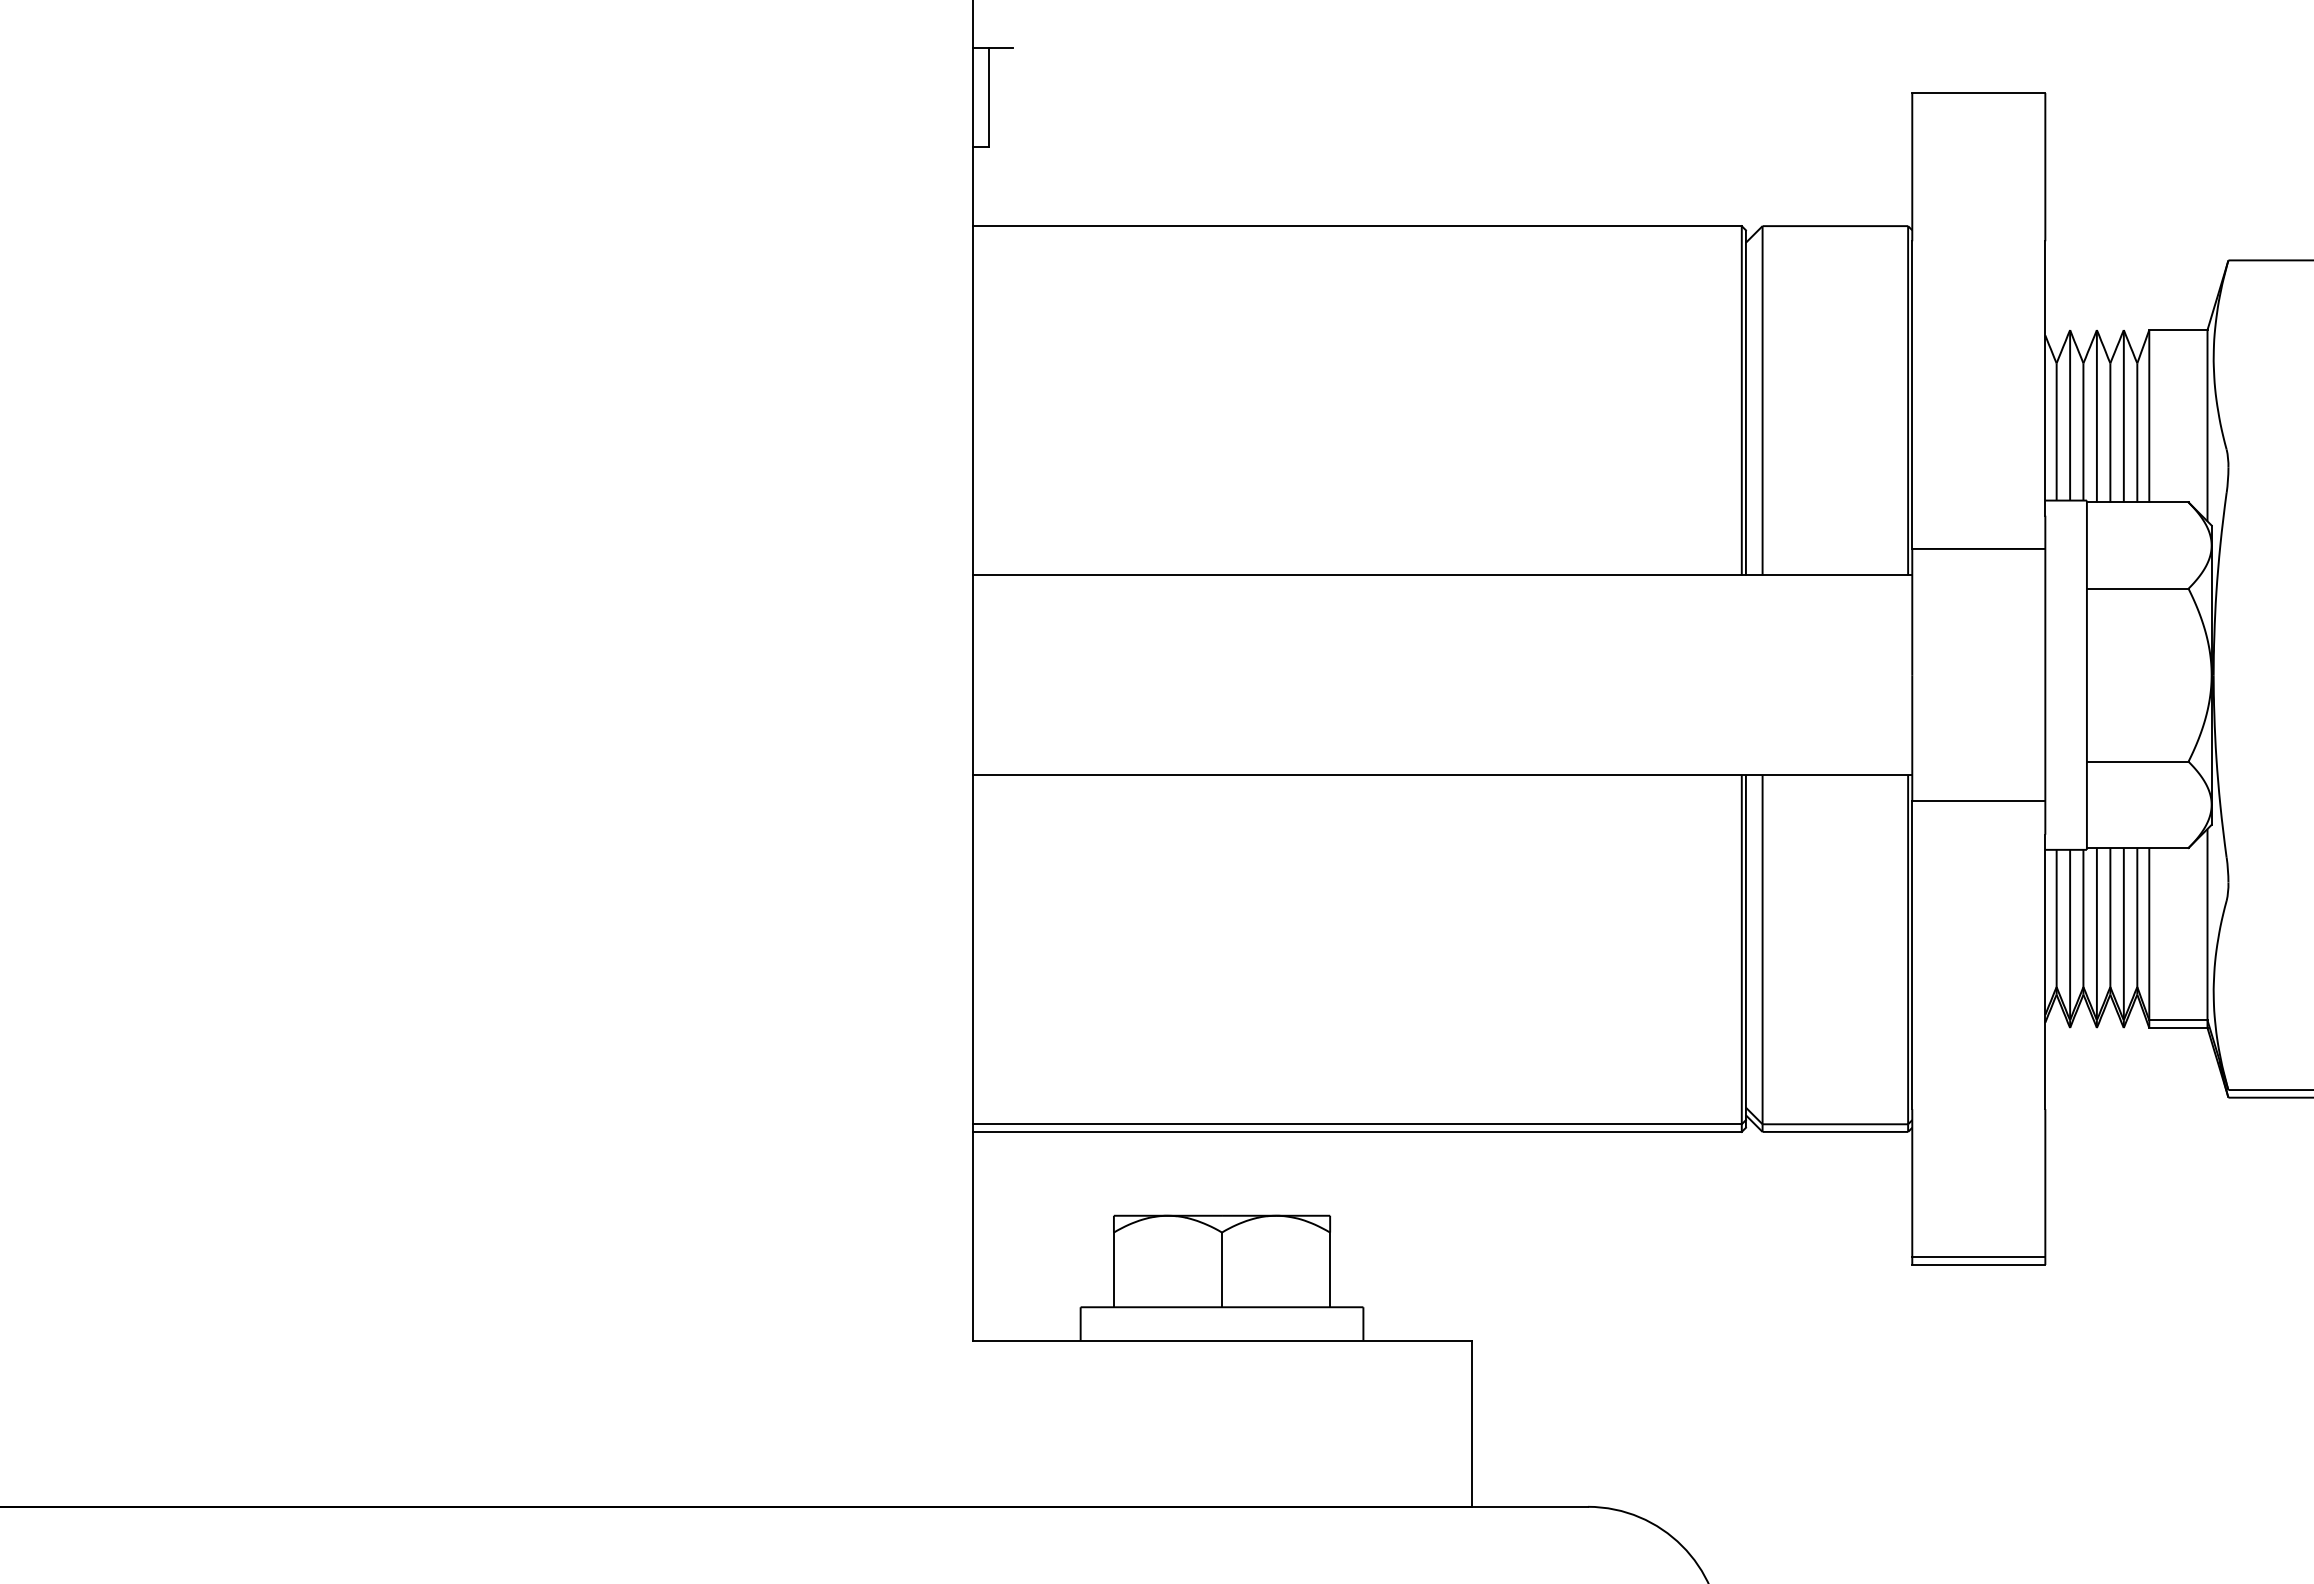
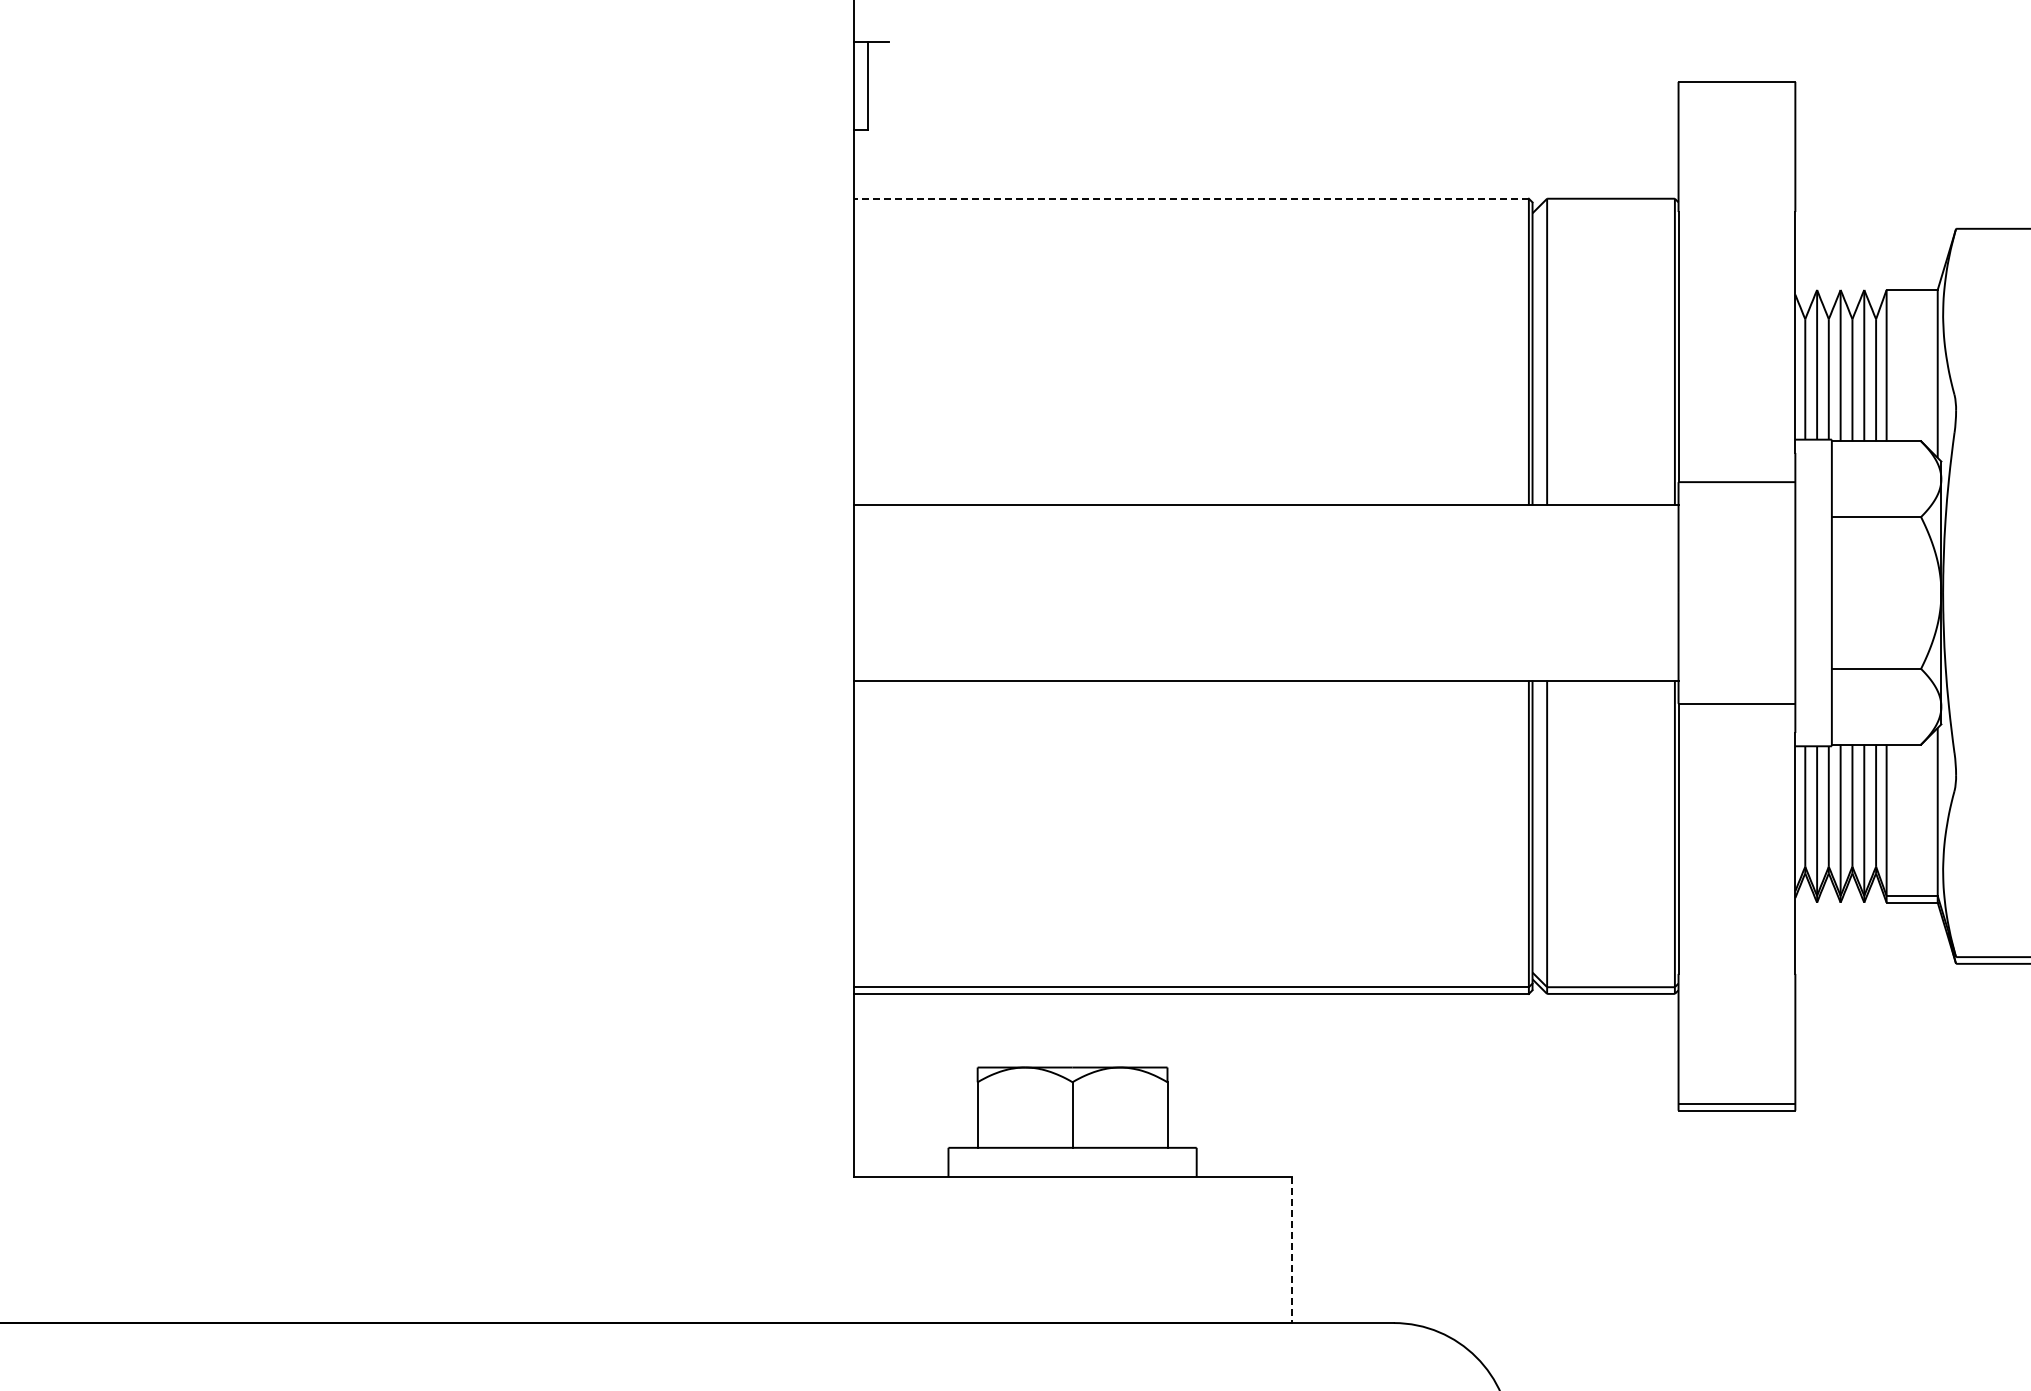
line: (1357, 225) -> (1191, 198), solid -> dashed
line: (1471, 1424) -> (1291, 1250), solid -> dashed

